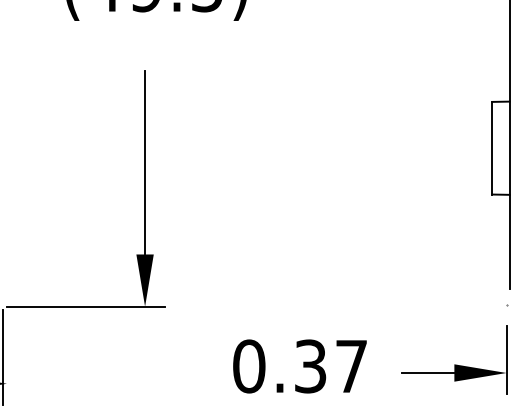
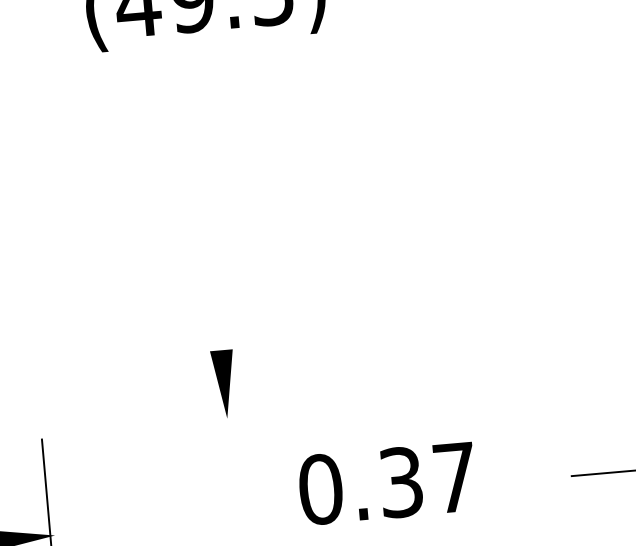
line: (145, 162) -> (211, 229), removed
line: (85, 306) -> (149, 425), removed
text: (299, 366) -> (386, 483), moved

